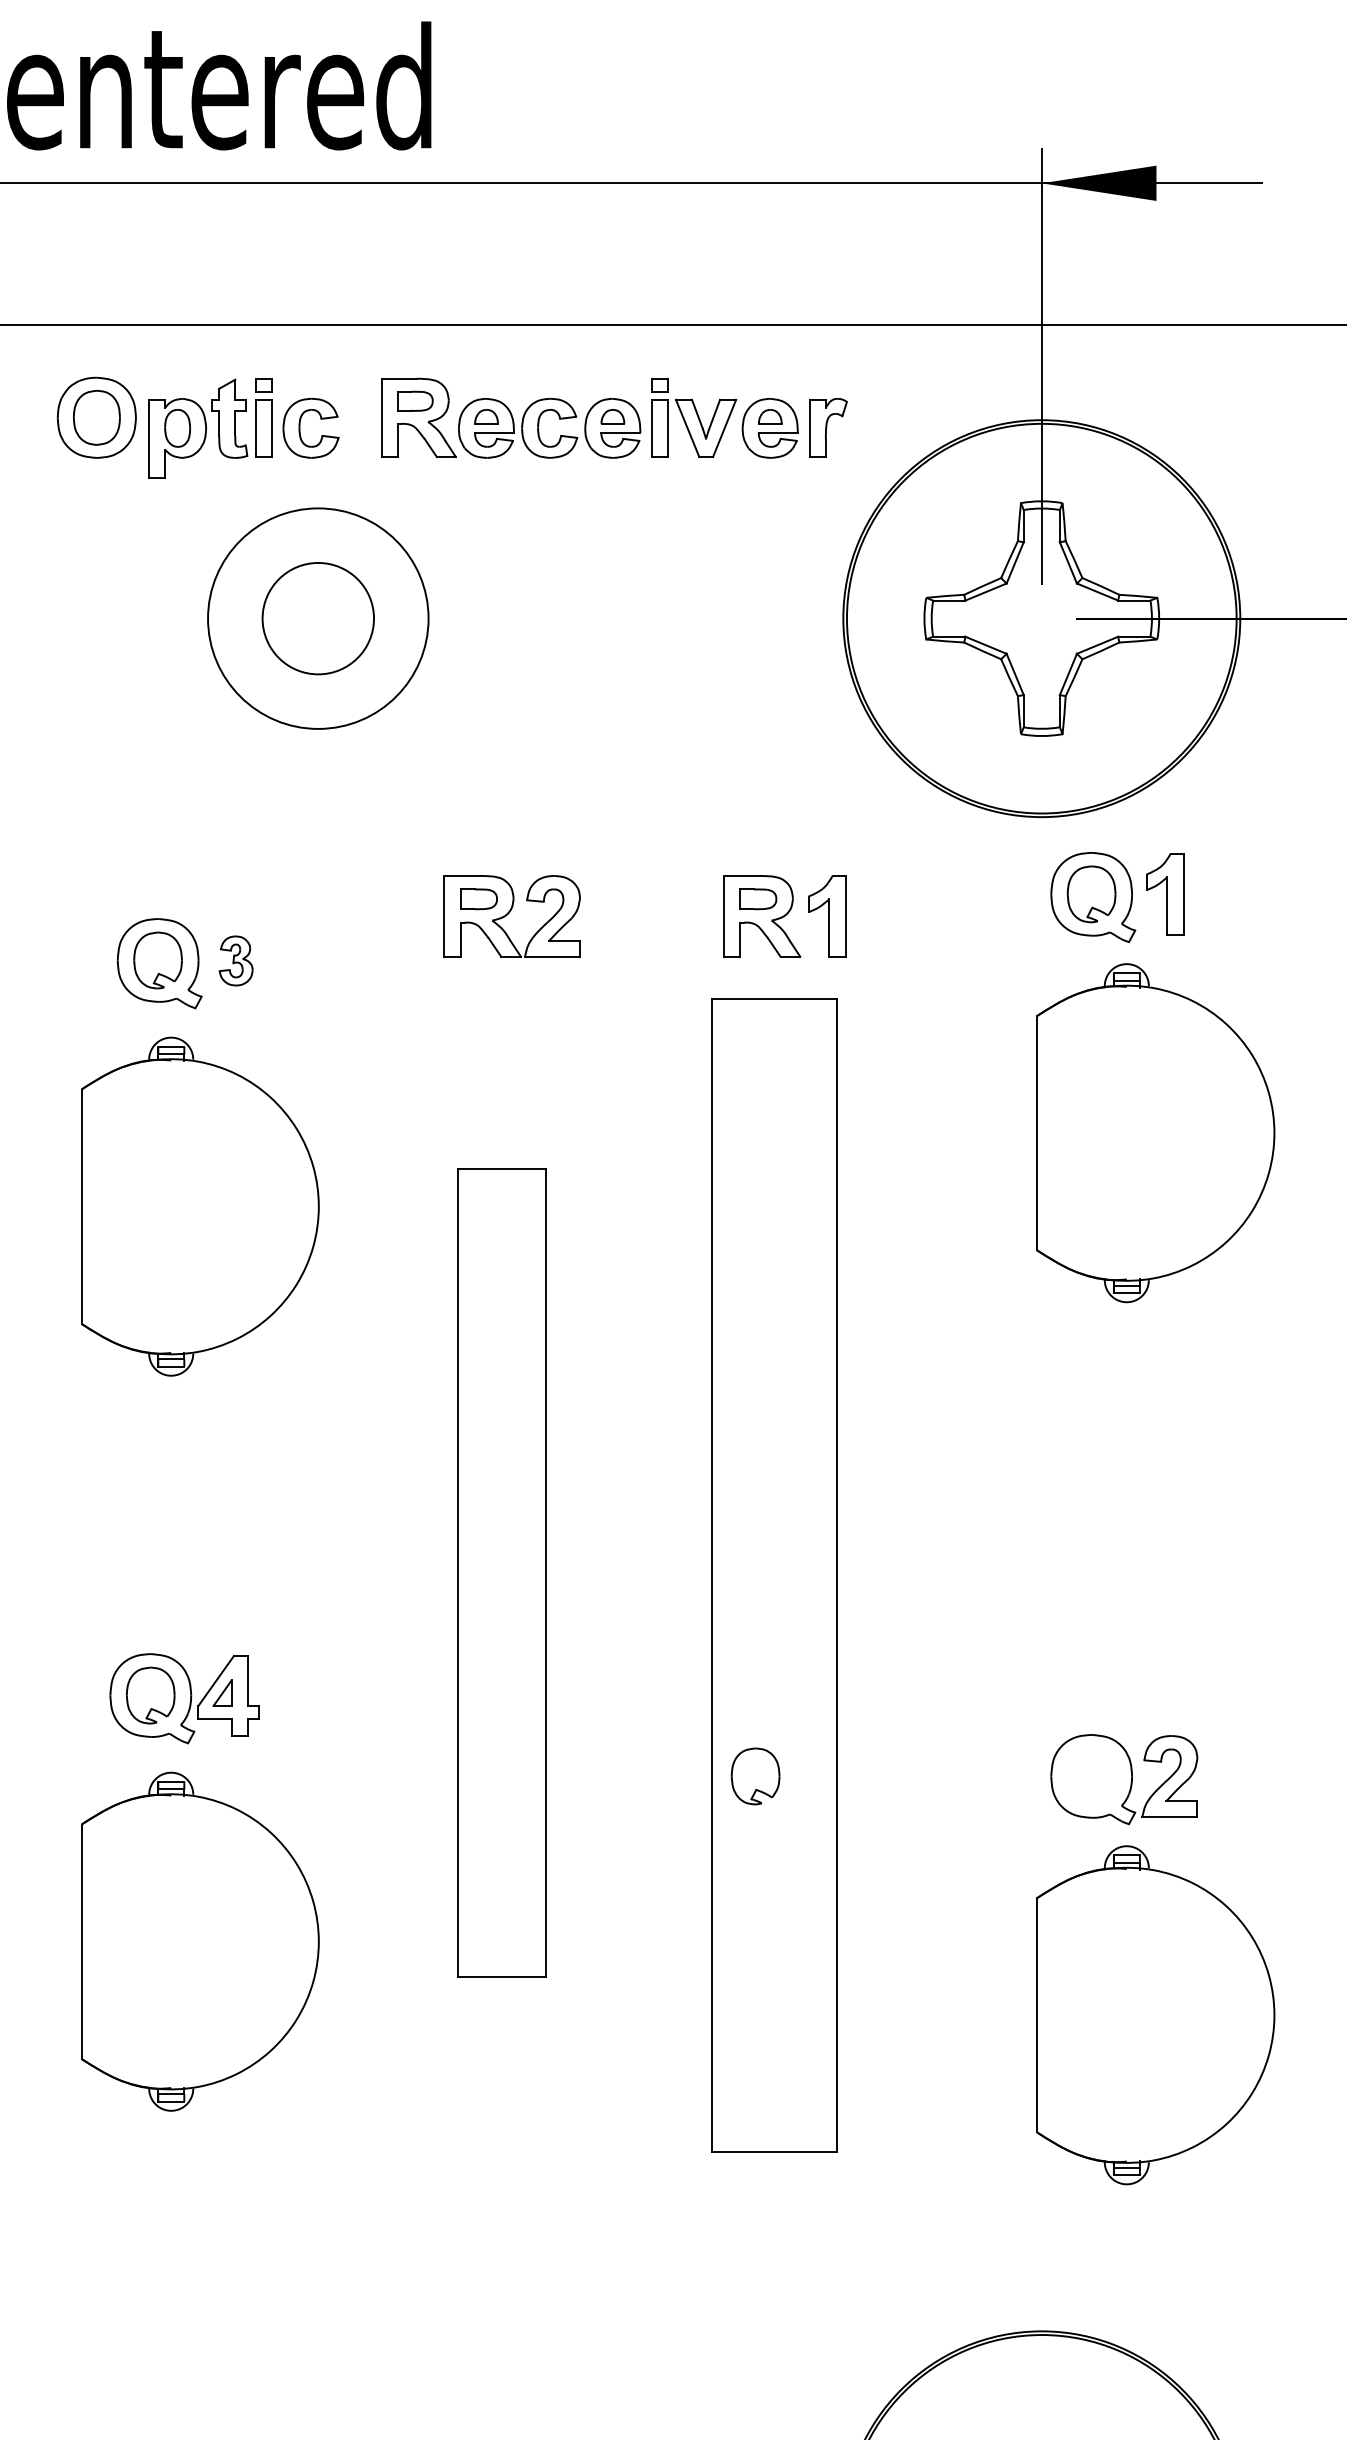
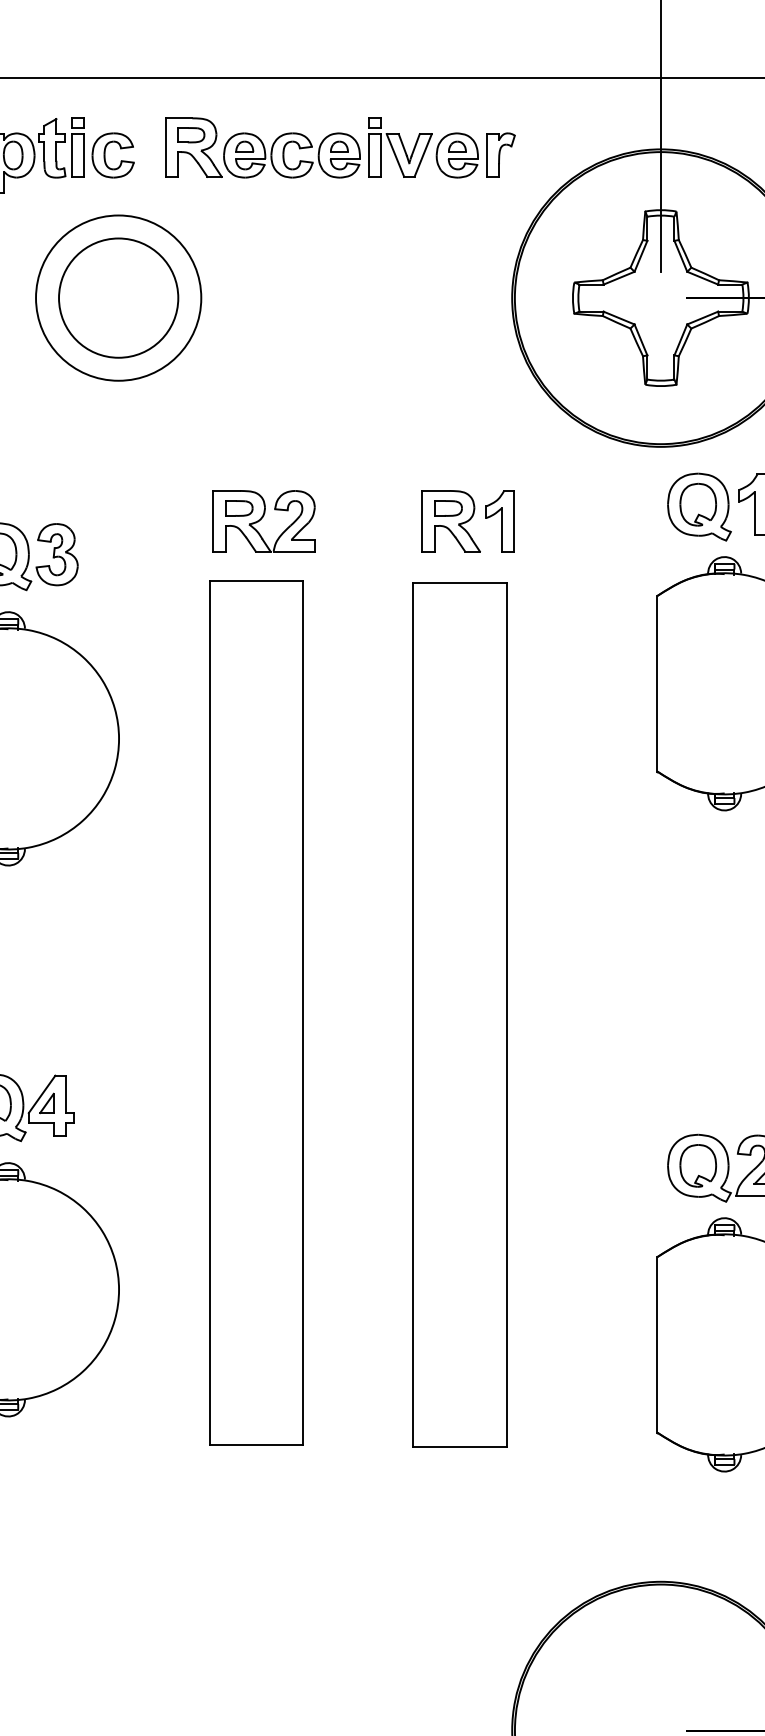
circle: (317, 618) -> (118, 298), size x1.43
part: (235, 960) -> (56, 554), size x1.67
part: (502, 1572) -> (256, 1013), size x1.43
part: (755, 1776) -> (698, 1165), moved

